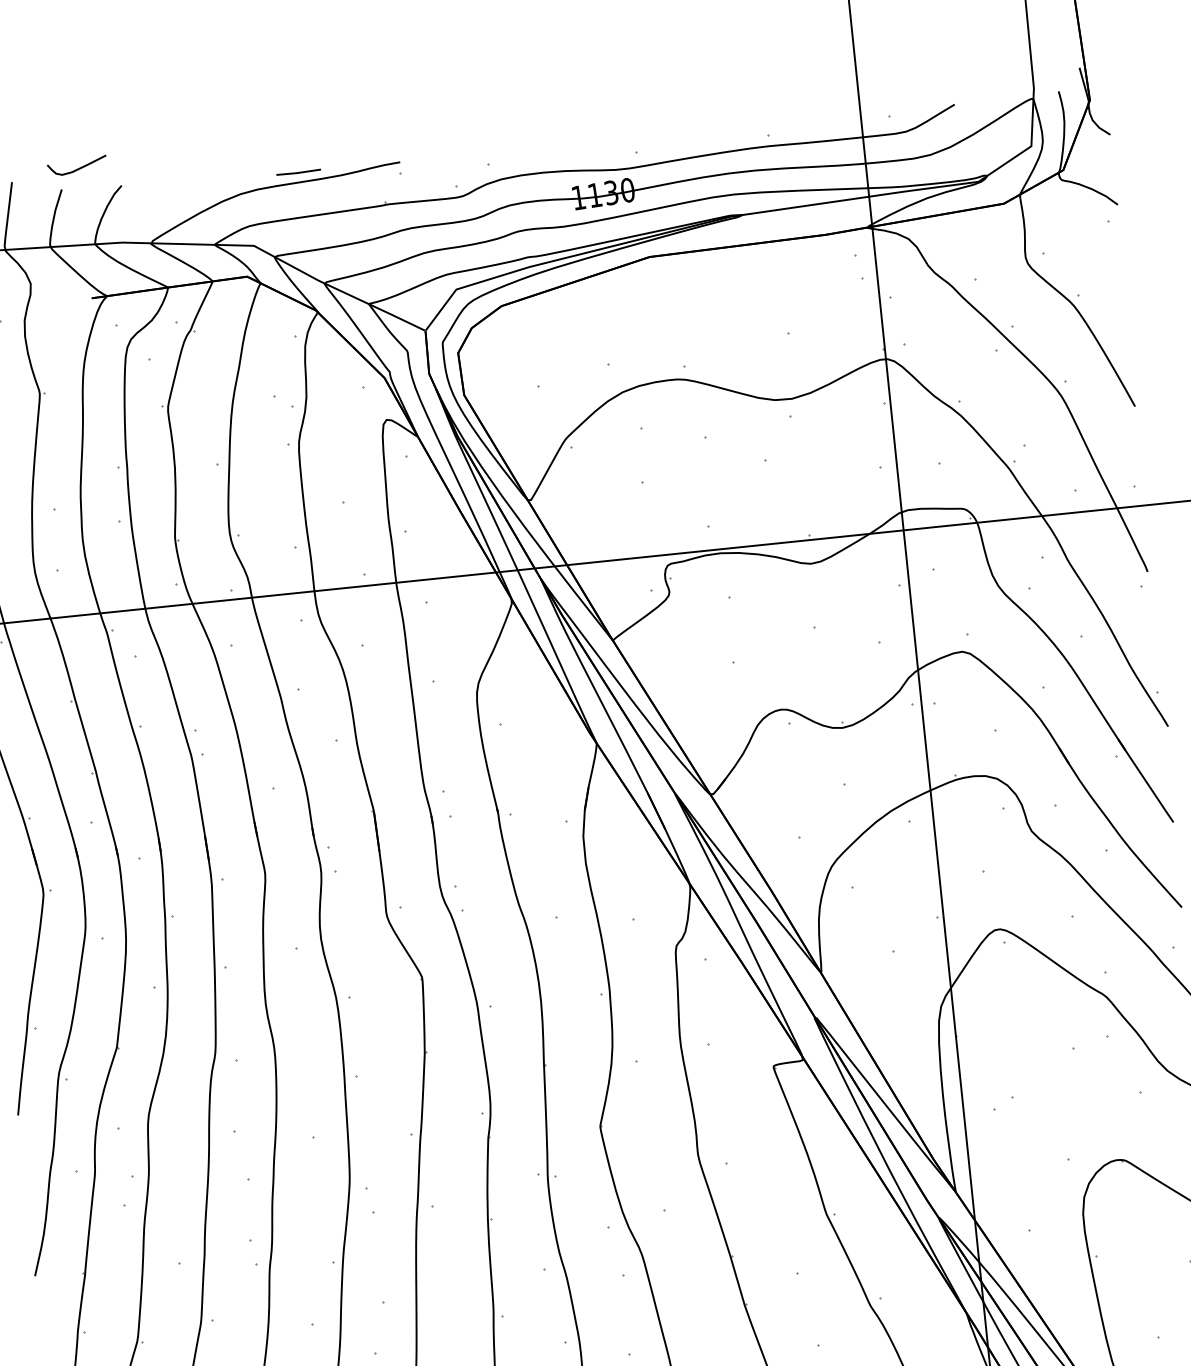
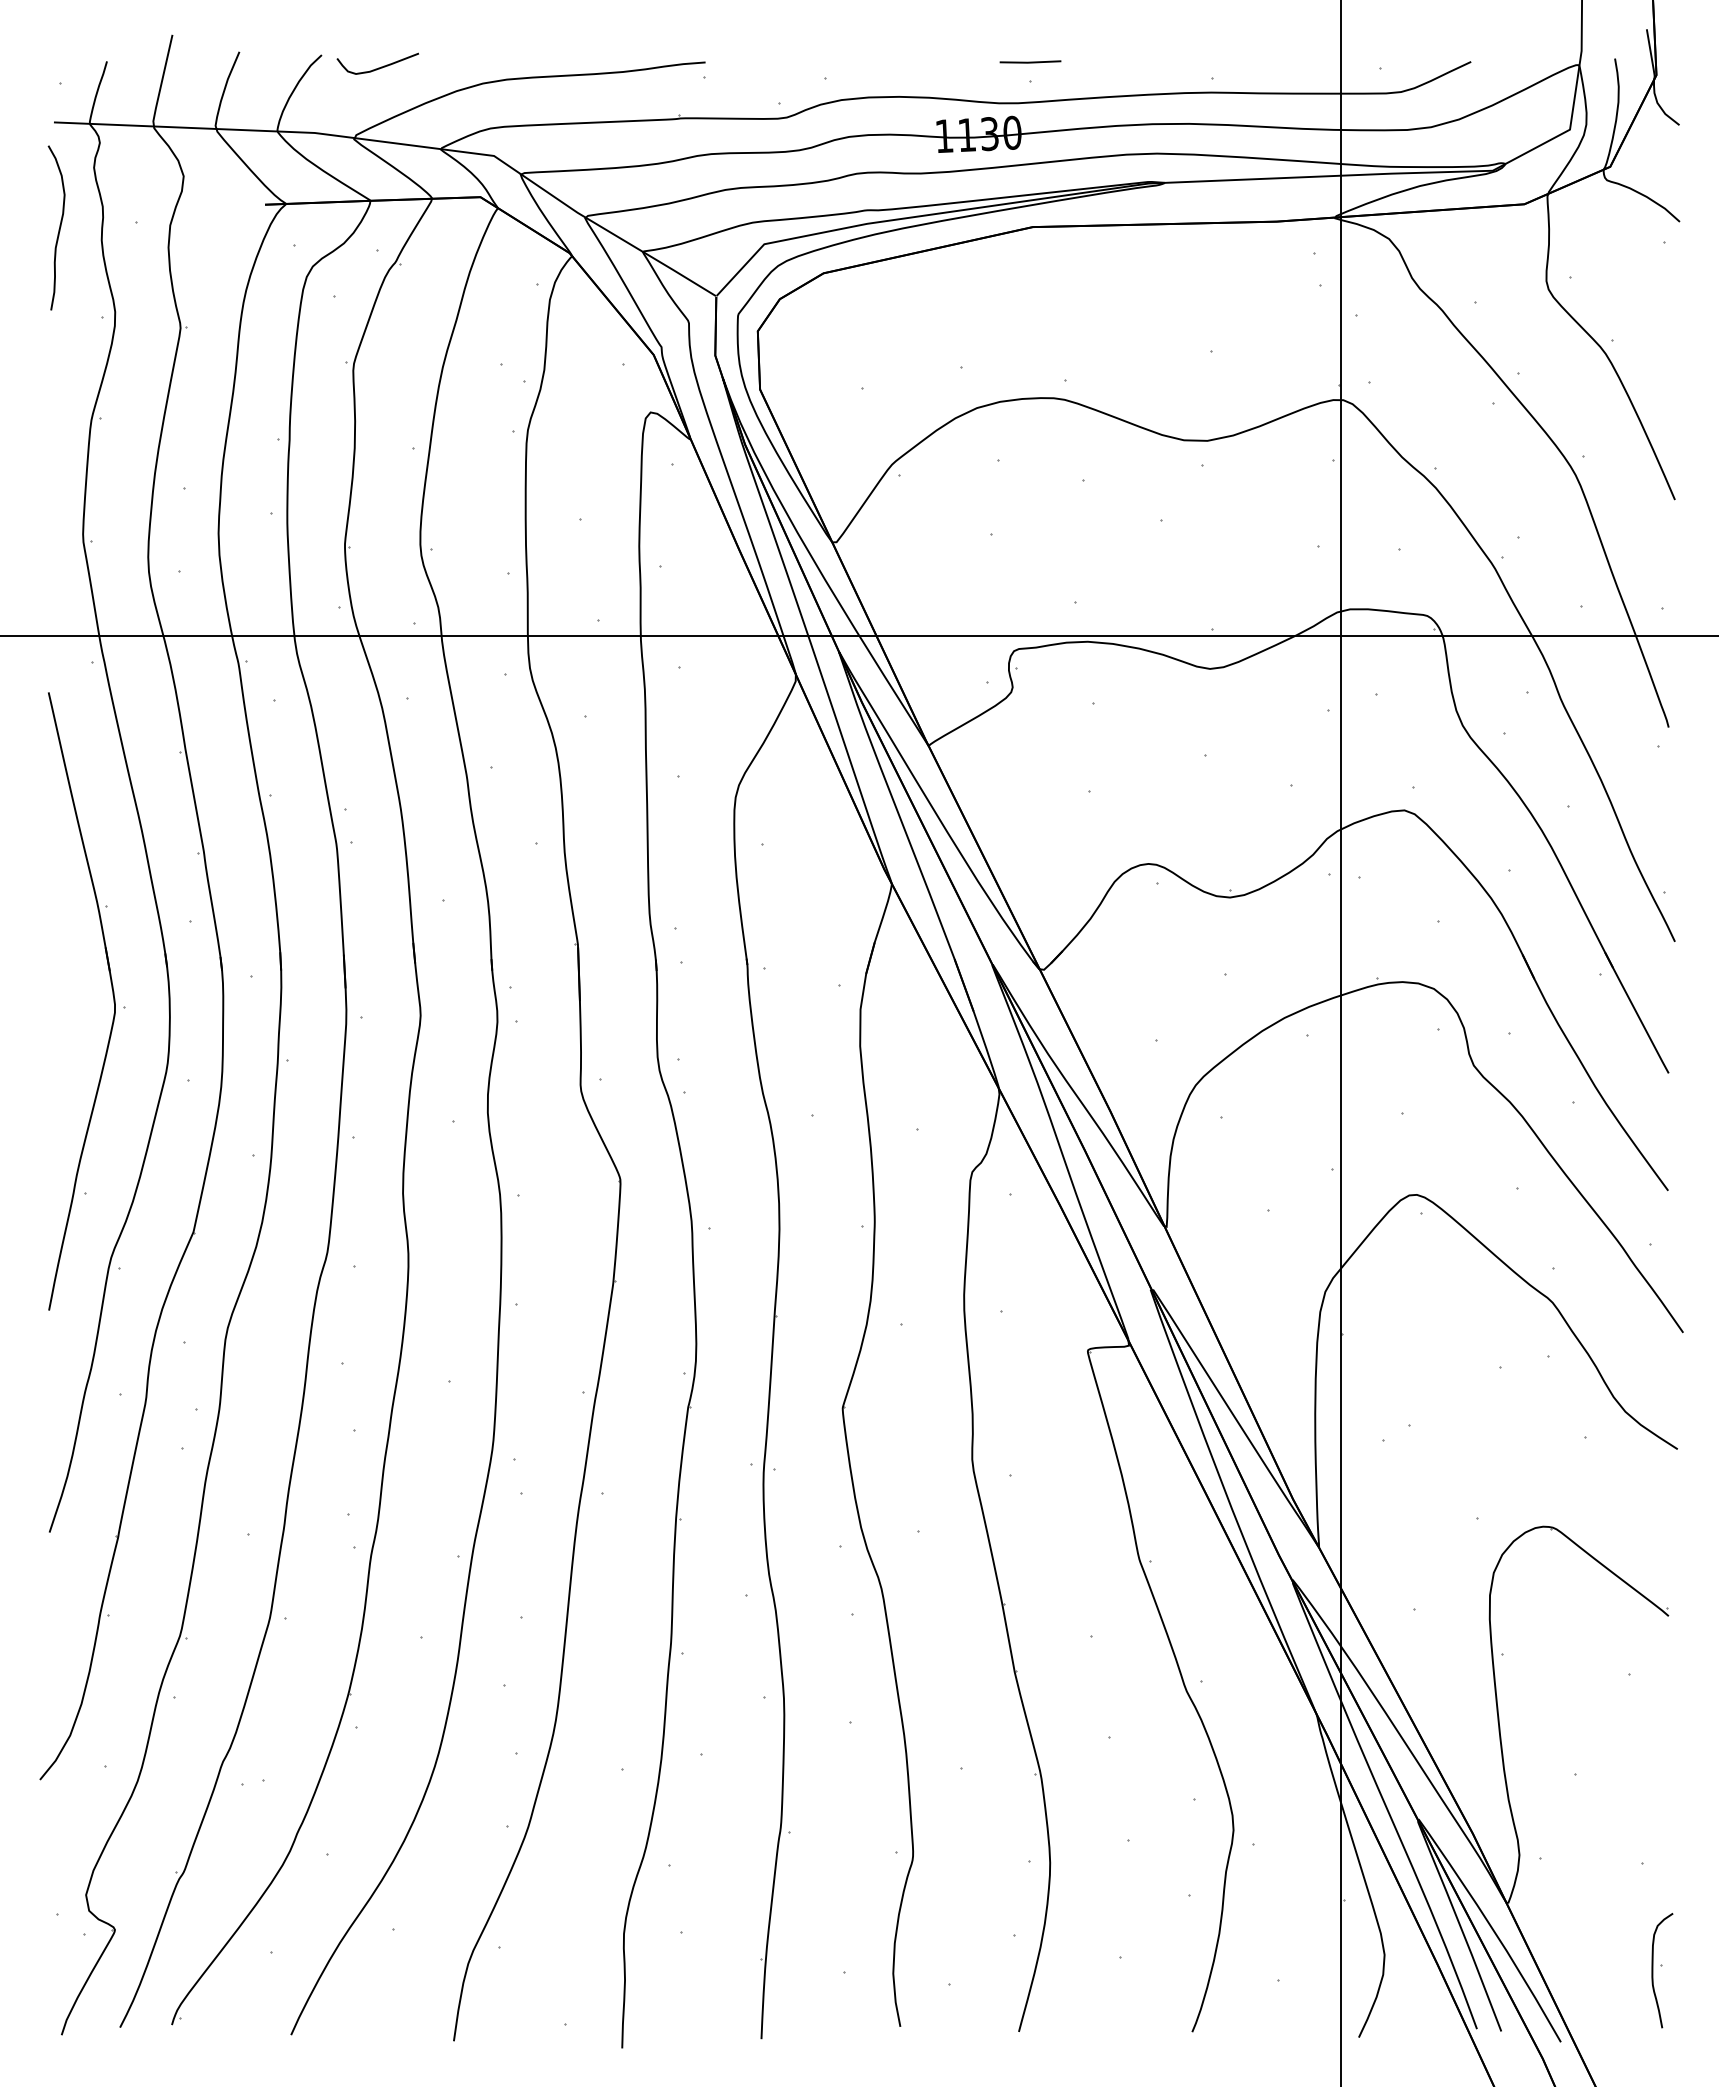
curve: (77, 168) -> (378, 67), moved
line: (298, 172) -> (1030, 61), moved

